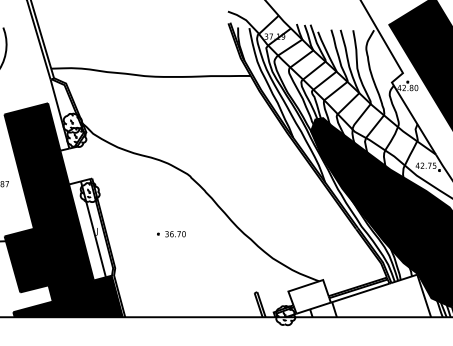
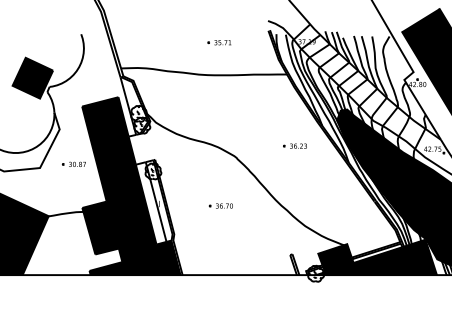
part: (169, 37) -> (219, 42), added
part: (259, 161) -> (294, 145), added
fill: (358, 296) -> (376, 257), added

